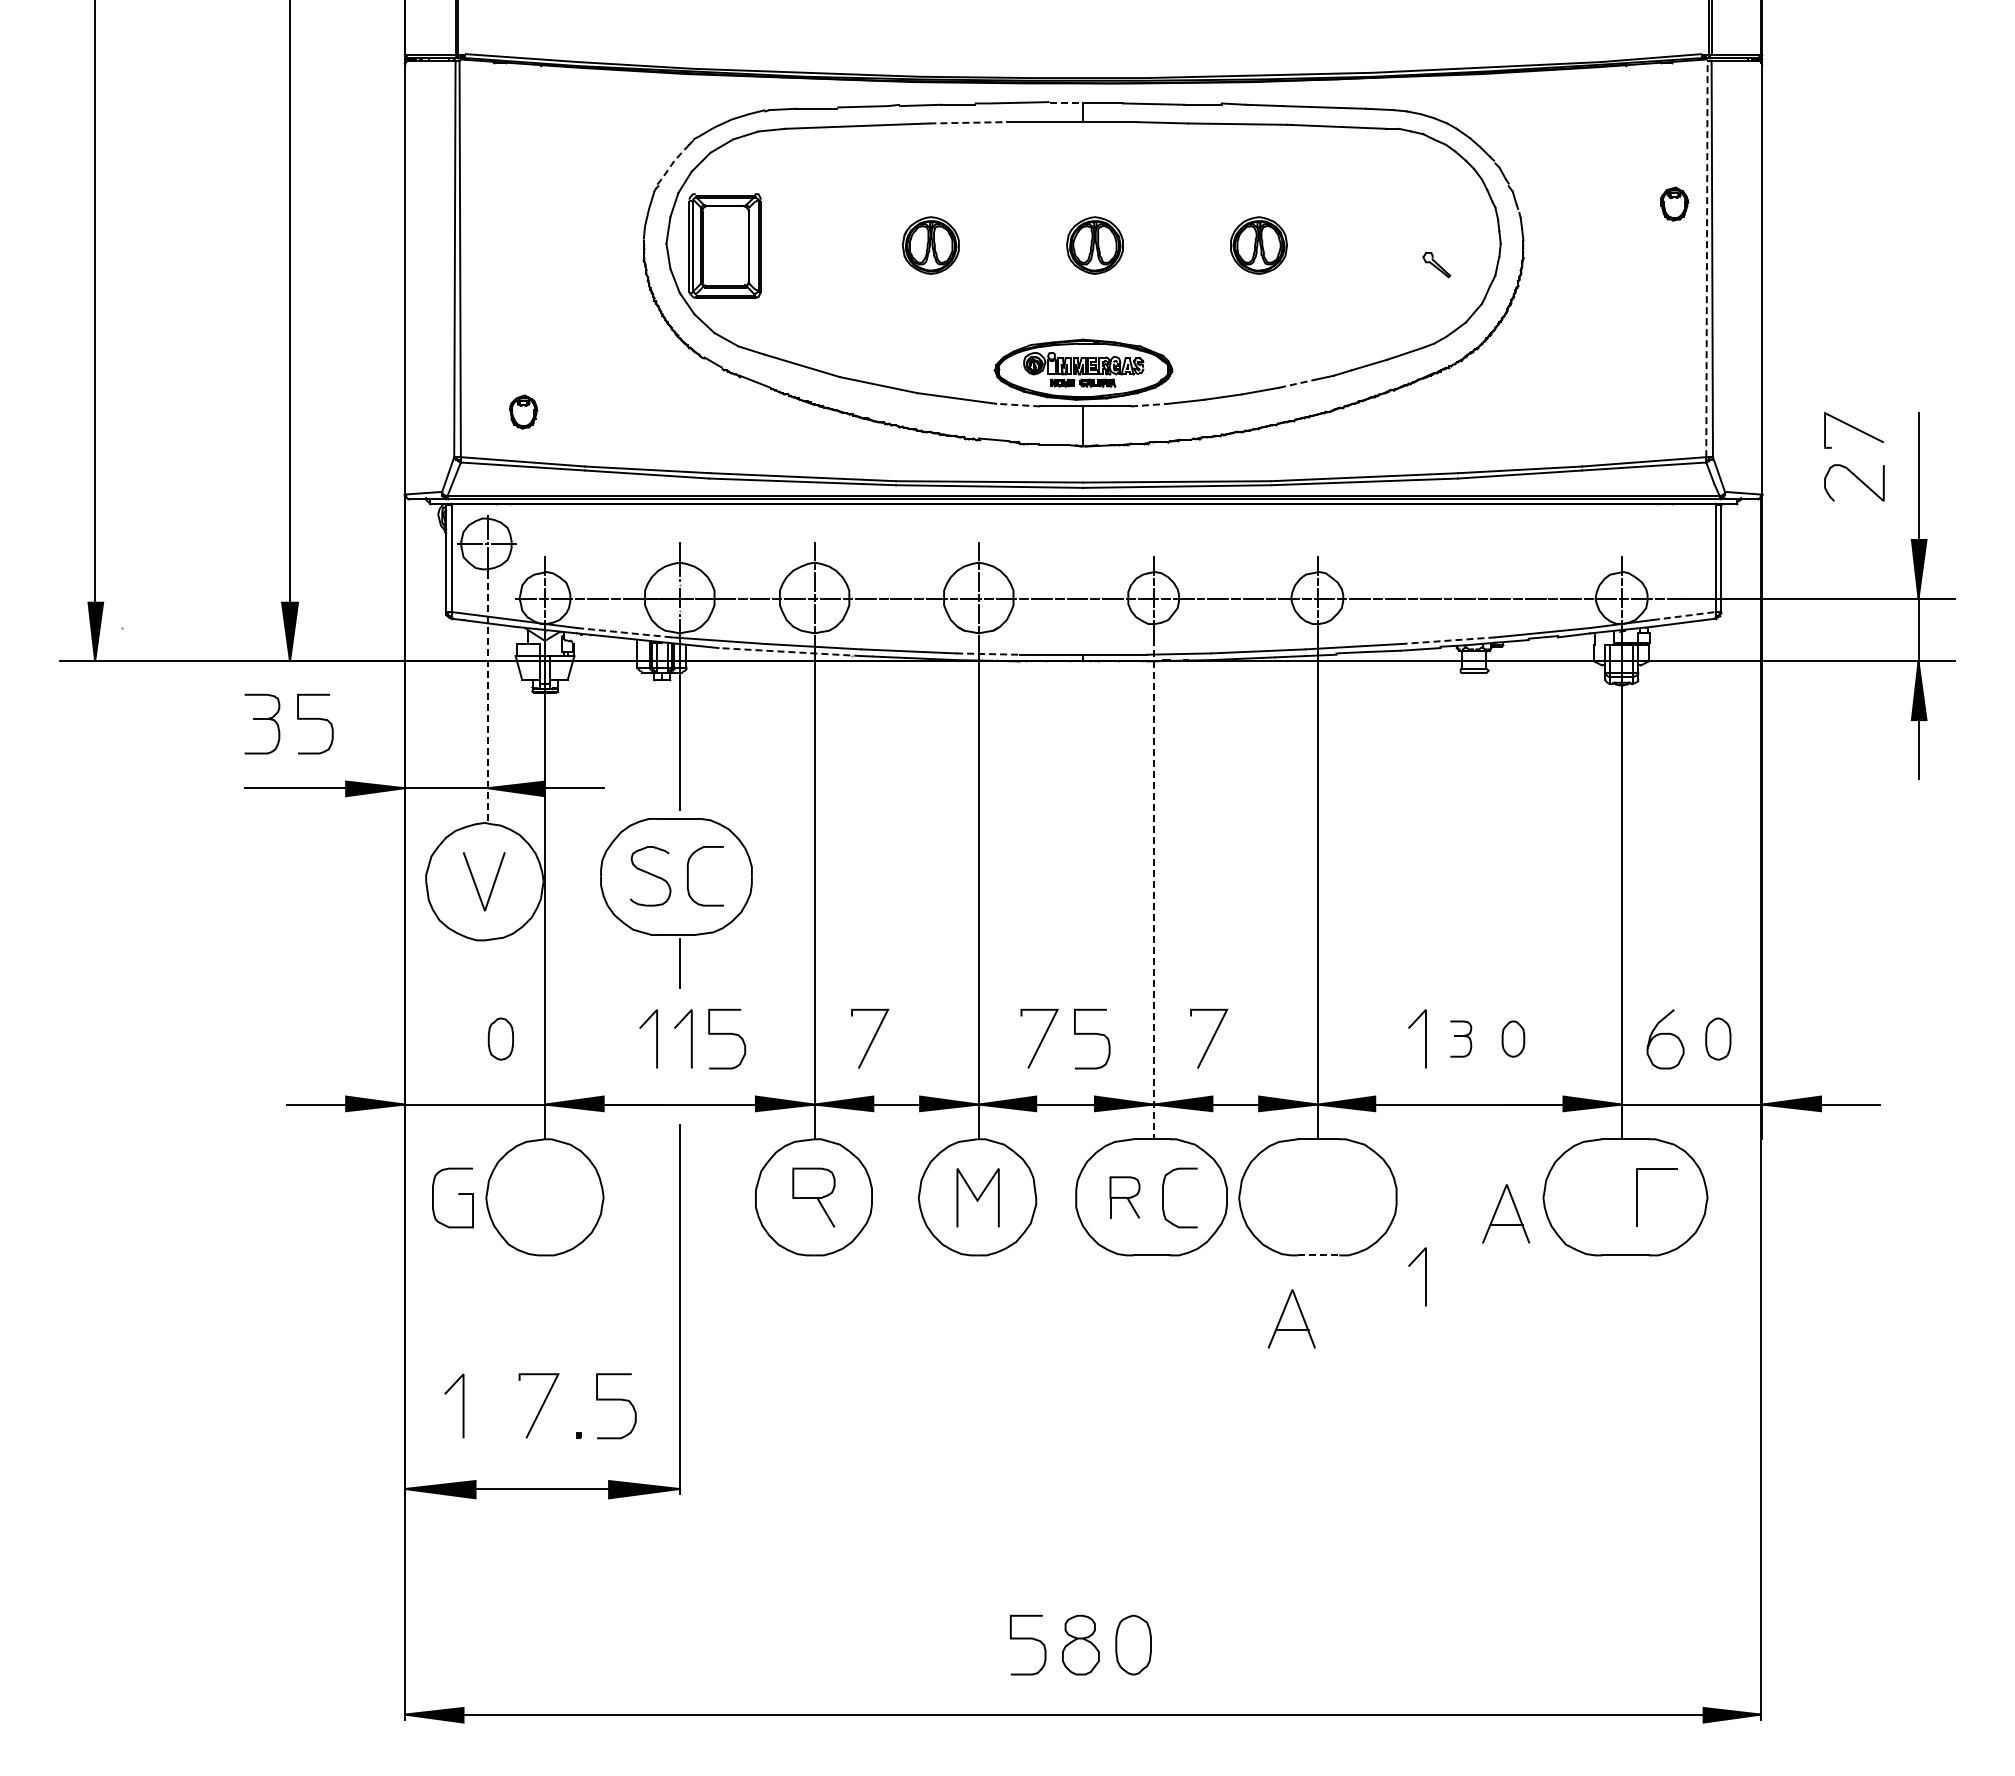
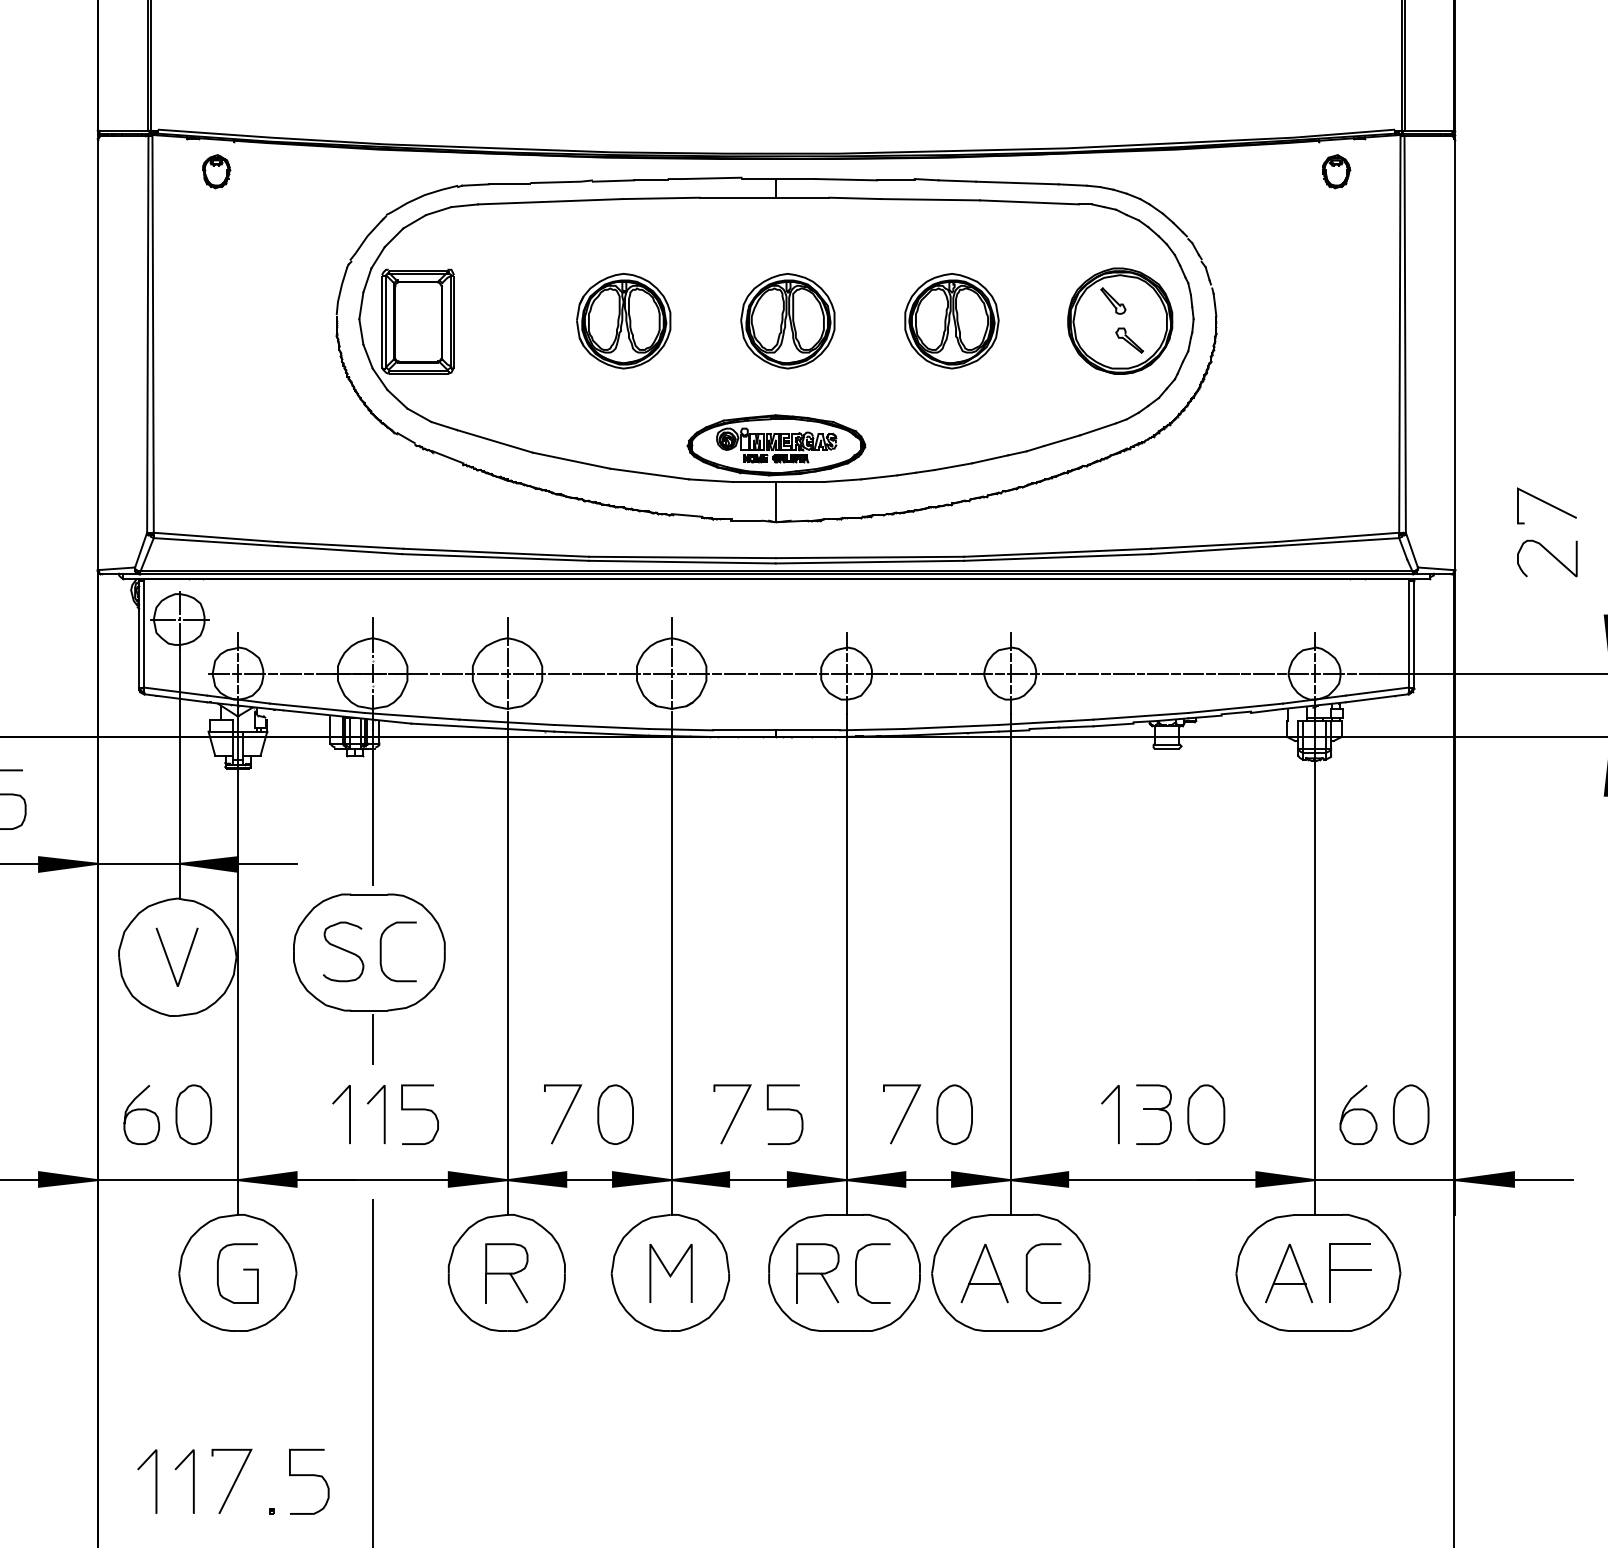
line: (1066, 103) -> (759, 179), dashed -> solid
line: (968, 122) -> (661, 198), dashed -> solid
line: (671, 164) -> (364, 240), dashed -> solid
part: (1674, 203) -> (1336, 171), moved
part: (930, 245) -> (623, 321), size x1.67
part: (1094, 245) -> (787, 321), size x1.67
part: (1258, 245) -> (951, 321), size x1.67
part: (1427, 245) -> (1120, 321), added
line: (1706, 258) -> (1399, 334), dashed -> solid
line: (1297, 383) -> (990, 459), dashed -> solid
line: (1017, 405) -> (710, 481), dashed -> solid
line: (1149, 405) -> (842, 481), dashed -> solid
part: (523, 411) -> (216, 171), moved
line: (1684, 616) -> (1377, 692), dashed -> solid
line: (624, 632) -> (317, 708), dashed -> solid
line: (1447, 640) -> (1140, 716), dashed -> solid
line: (789, 652) -> (482, 728), dashed -> solid
line: (988, 654) -> (681, 730), dashed -> solid
line: (487, 697) -> (180, 773), dashed -> solid
line: (1153, 889) -> (846, 965), dashed -> solid
curve: (448, 1034) -> (141, 1110), added
part: (500, 1038) -> (193, 1114), size x1.43
part: (922, 1038) -> (615, 1114), added
part: (1261, 1038) -> (954, 1114), added
part: (1460, 1038) -> (1153, 1114), size x1.67
part: (1513, 1038) -> (1206, 1114), size x1.67
part: (1718, 1038) -> (1411, 1114), size x1.43
curve: (458, 1194) -> (243, 1270), moved
line: (1657, 1194) -> (1350, 1270), added
part: (1124, 1197) -> (817, 1273), size x1.43
curve: (1334, 1197) -> (1027, 1273), added
line: (793, 1212) -> (486, 1288), added
part: (1506, 1213) -> (1289, 1273), moved
line: (1318, 1255) -> (1011, 1331), dashed -> solid
line: (1425, 1276) -> (1118, 1352), removed
part: (1291, 1318) -> (984, 1273), moved
line: (500, 1405) -> (193, 1481), added

